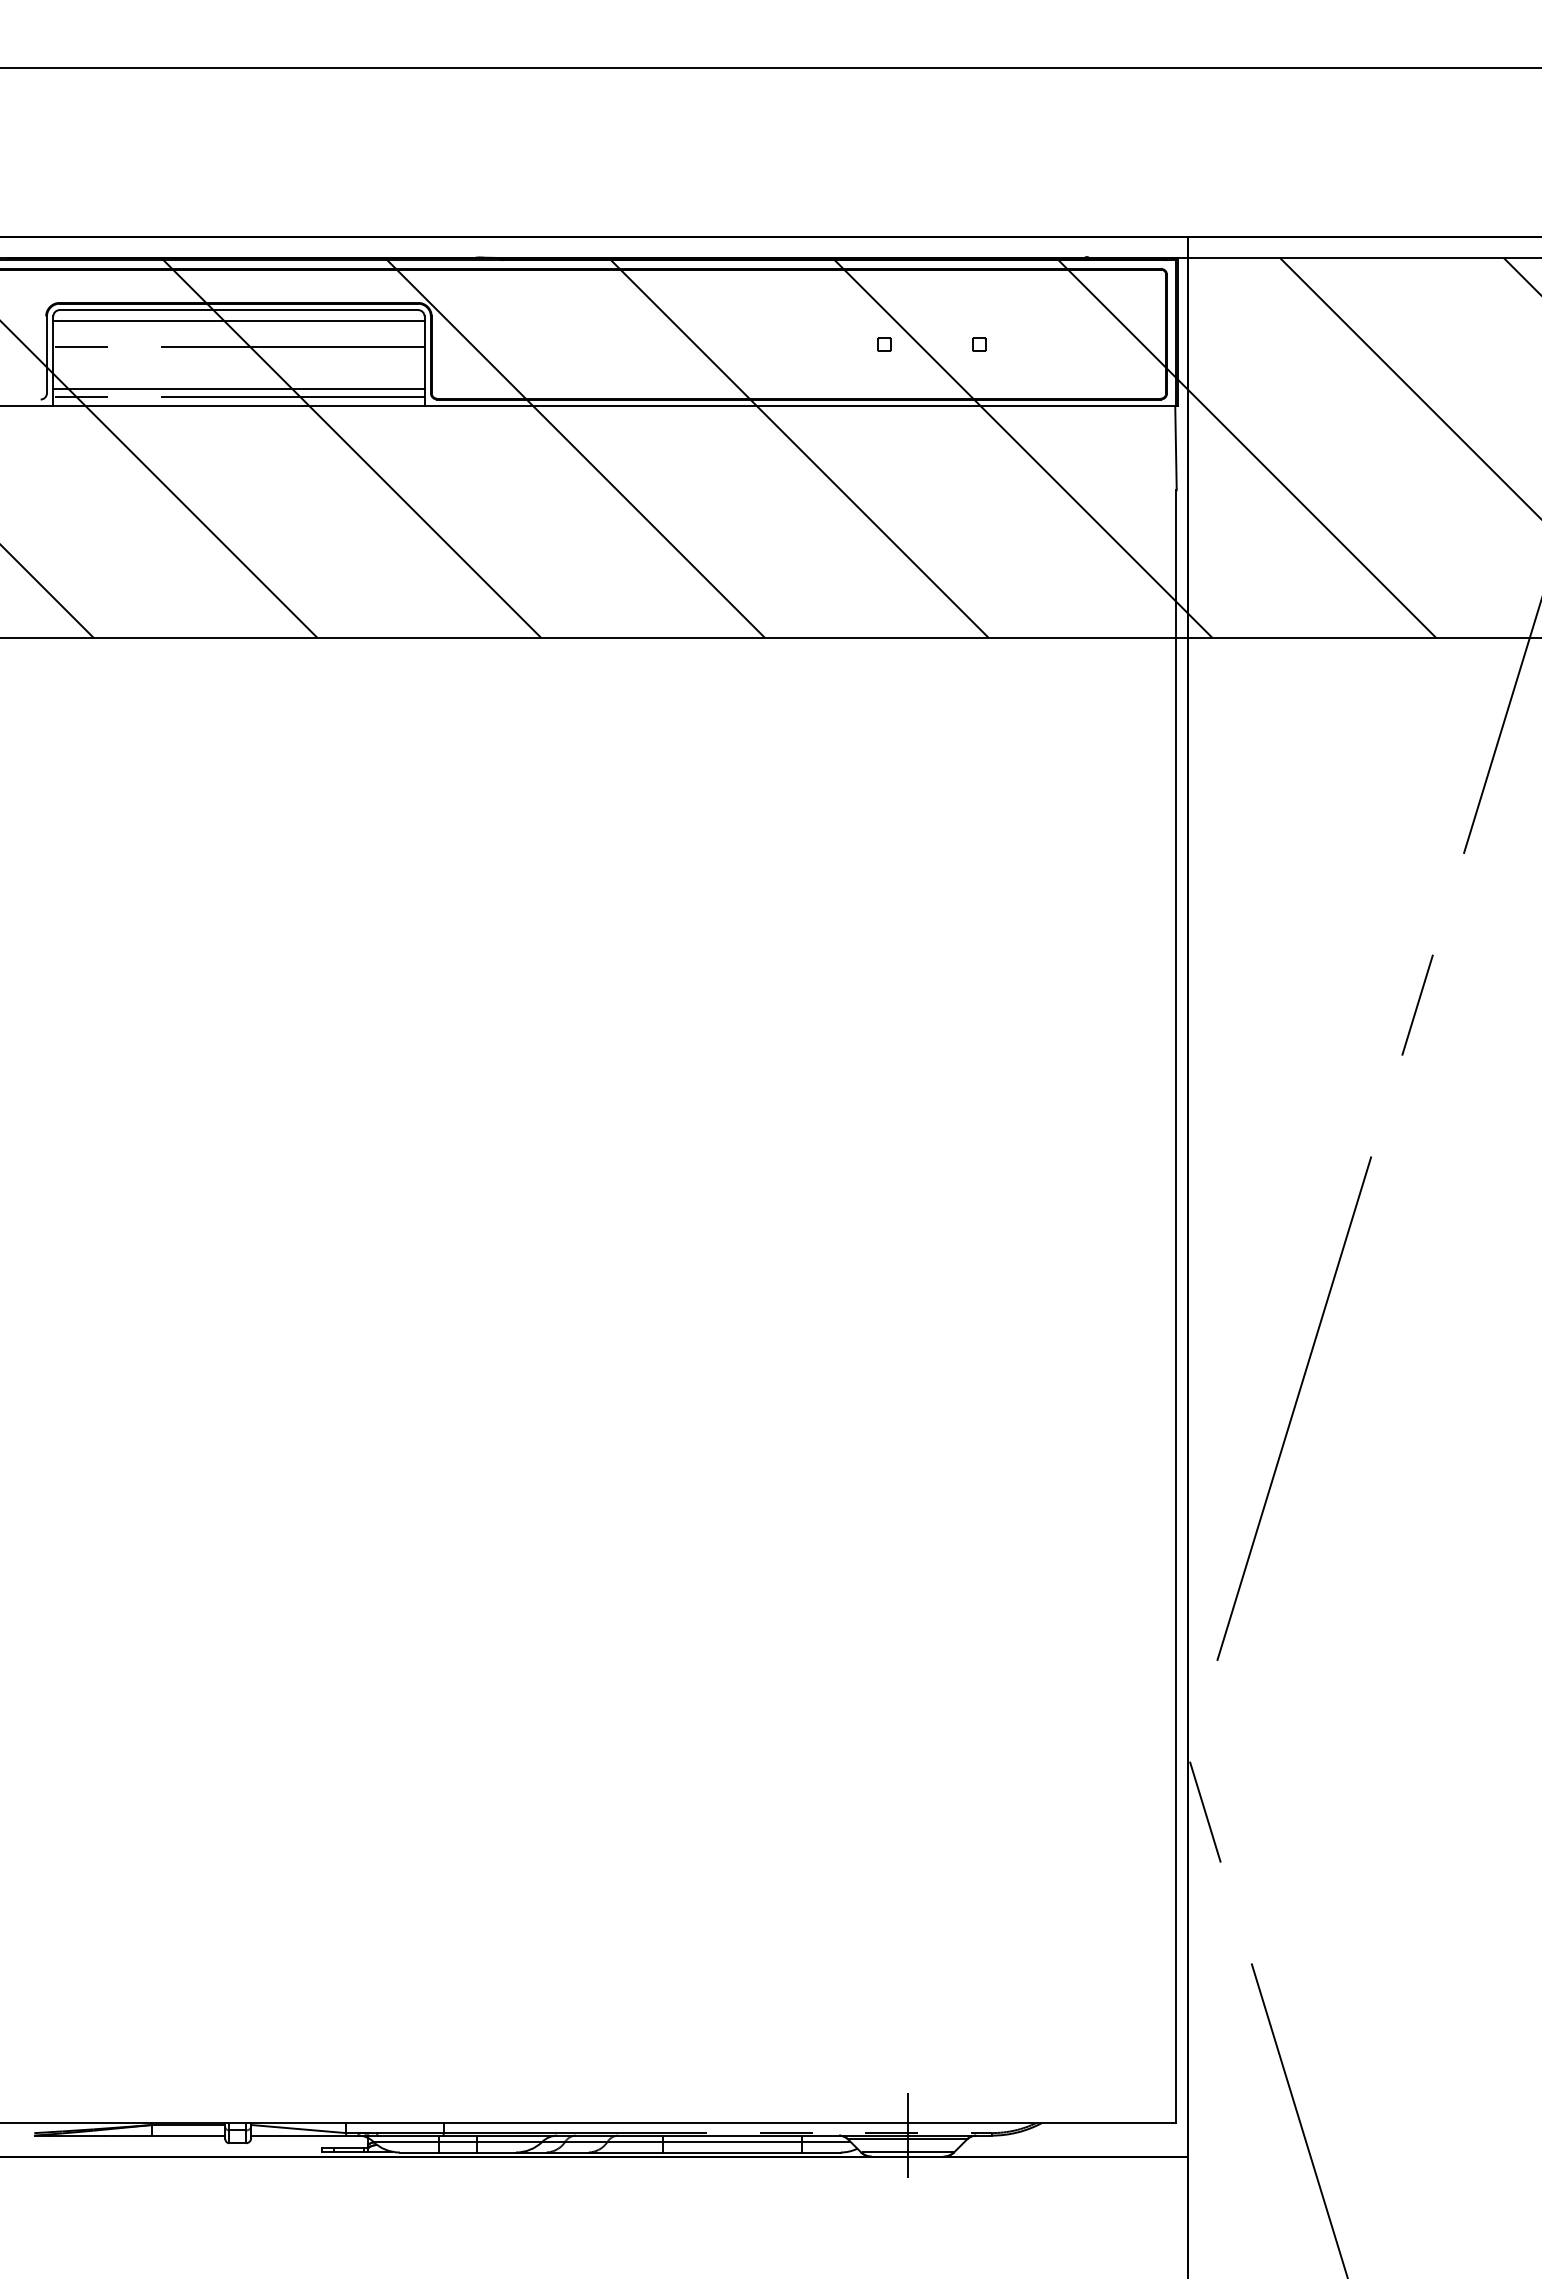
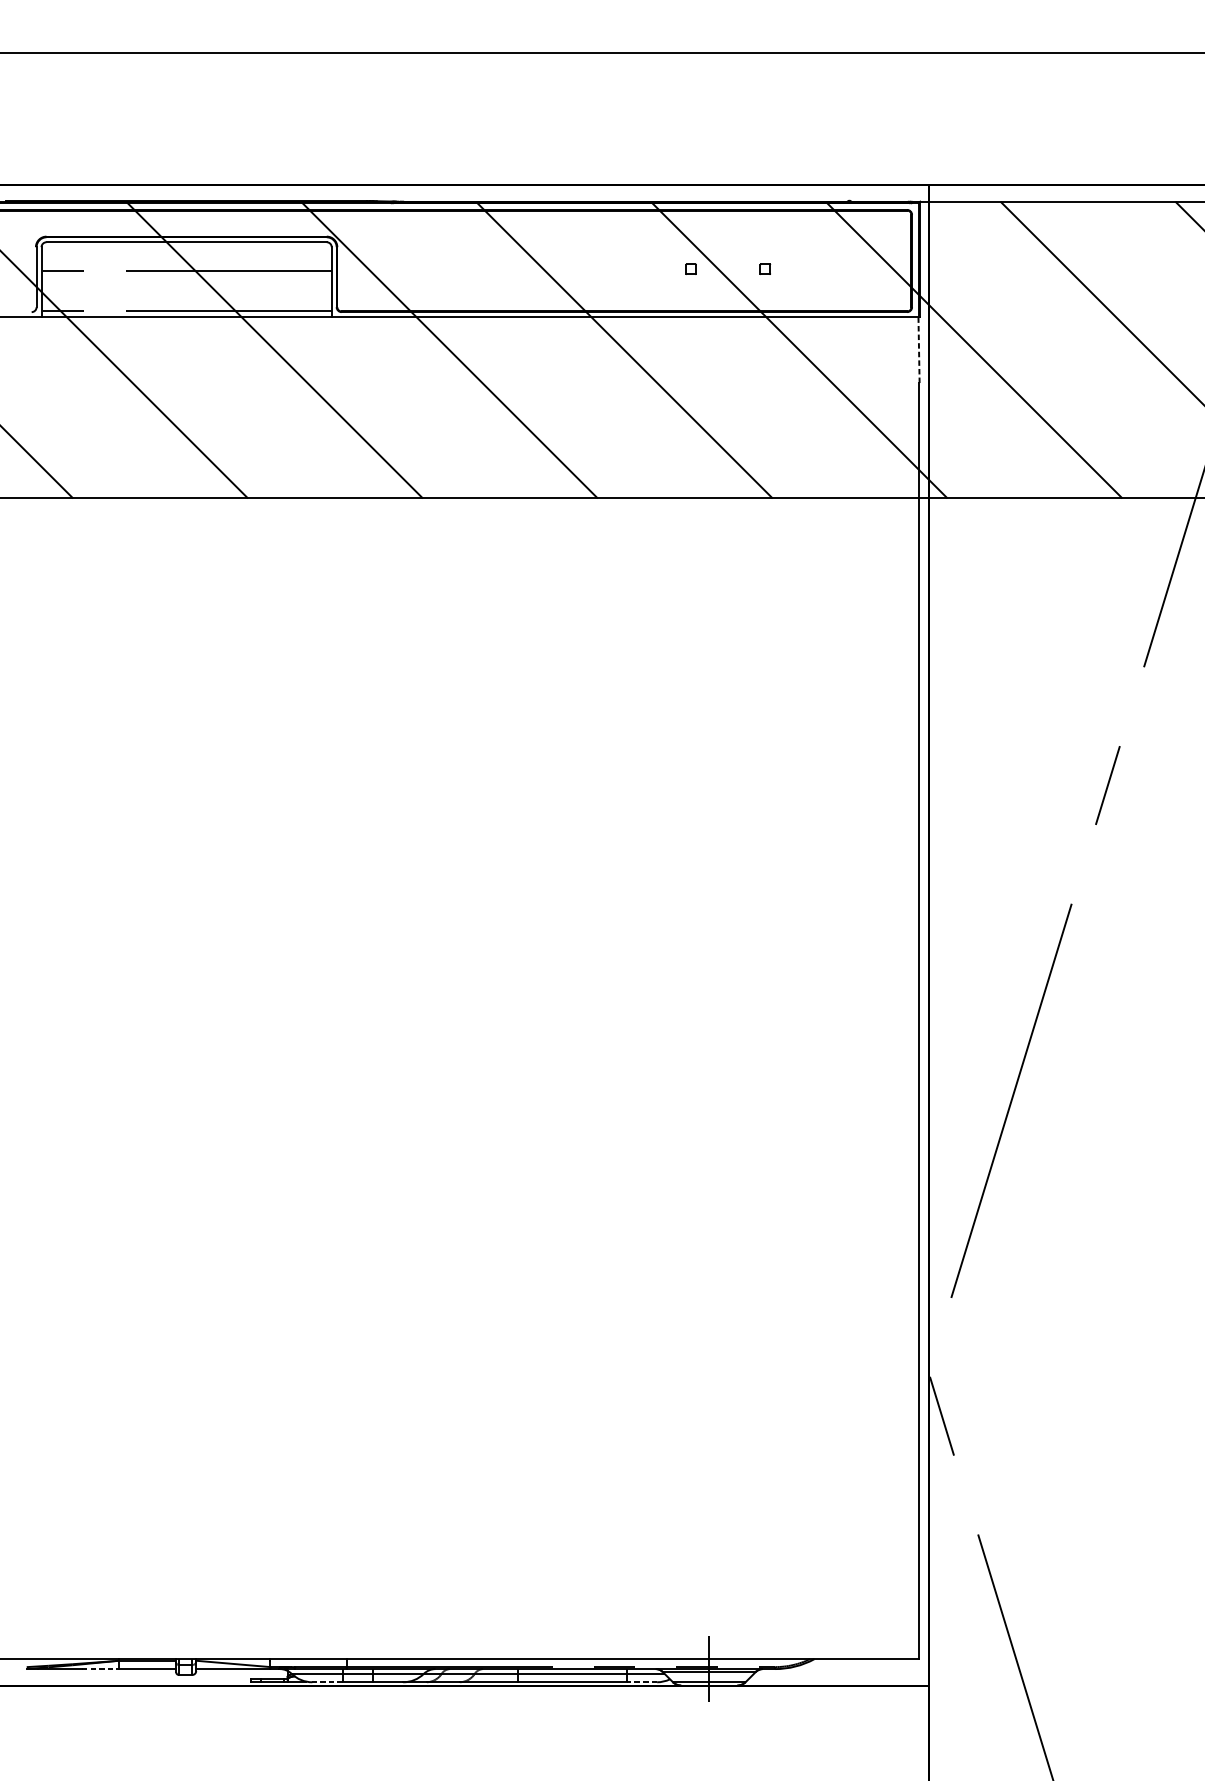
line: (238, 320) -> (186, 250), removed
line: (238, 389) -> (186, 304), removed
line: (1175, 447) -> (918, 349), solid -> dashed
line: (128, 2135) -> (100, 1668), solid -> dashed
line: (419, 2152) -> (327, 1682), solid -> dashed
line: (821, 2152) -> (641, 1682), solid -> dashed

